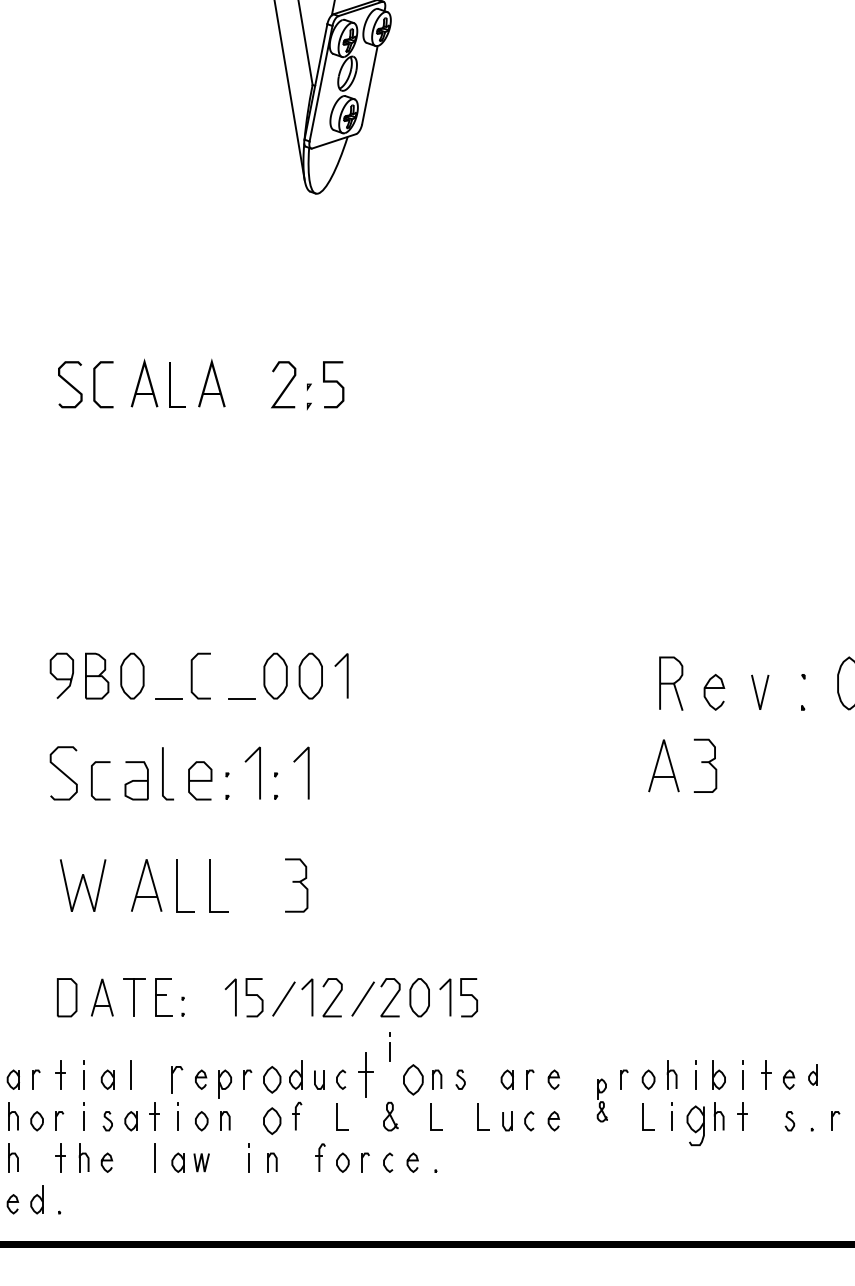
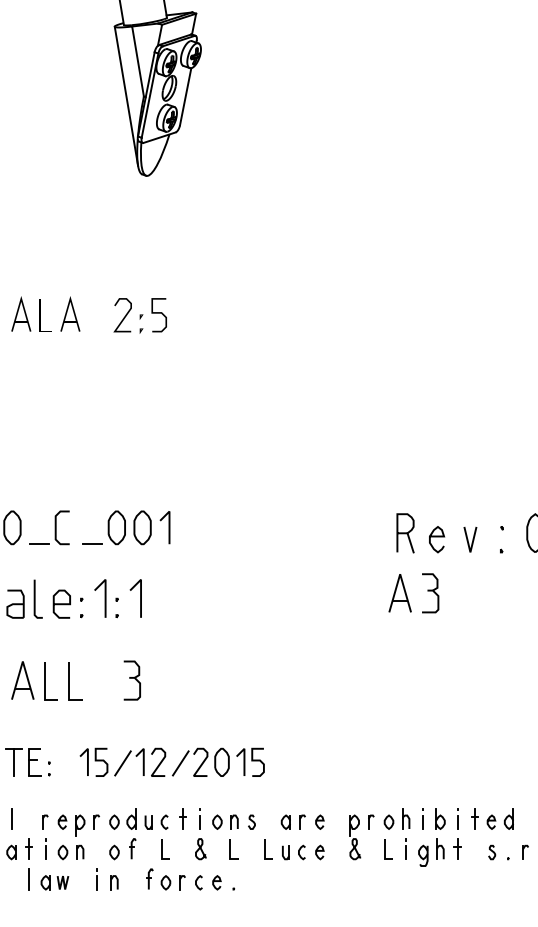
line: (389, 1046) -> (199, 818), moved
part: (366, 1074) -> (183, 818), size x0.62
part: (812, 1074) -> (508, 818), size x1.43
part: (177, 1079) -> (45, 822), size x0.71
part: (272, 1079) -> (114, 822), size x0.71
part: (413, 1079) -> (217, 822), size x0.62
part: (602, 1100) -> (355, 837), size x1.43
part: (272, 1121) -> (114, 852), size x0.71
part: (695, 1125) -> (423, 855), size x0.71

